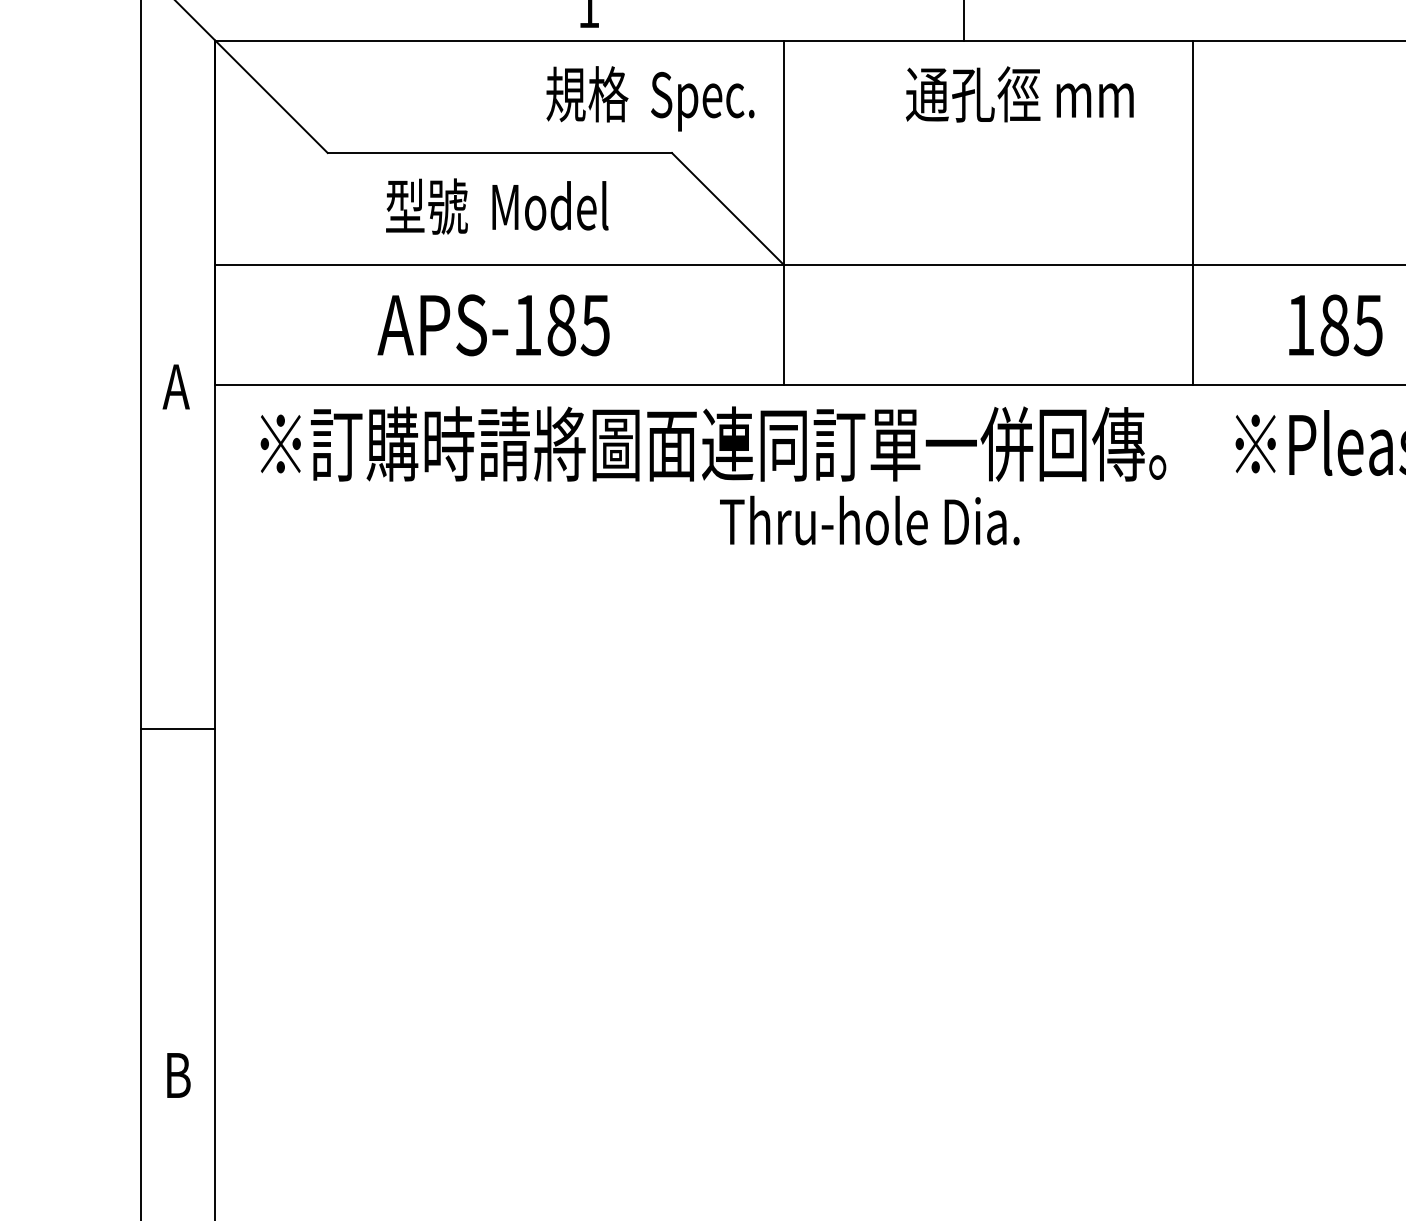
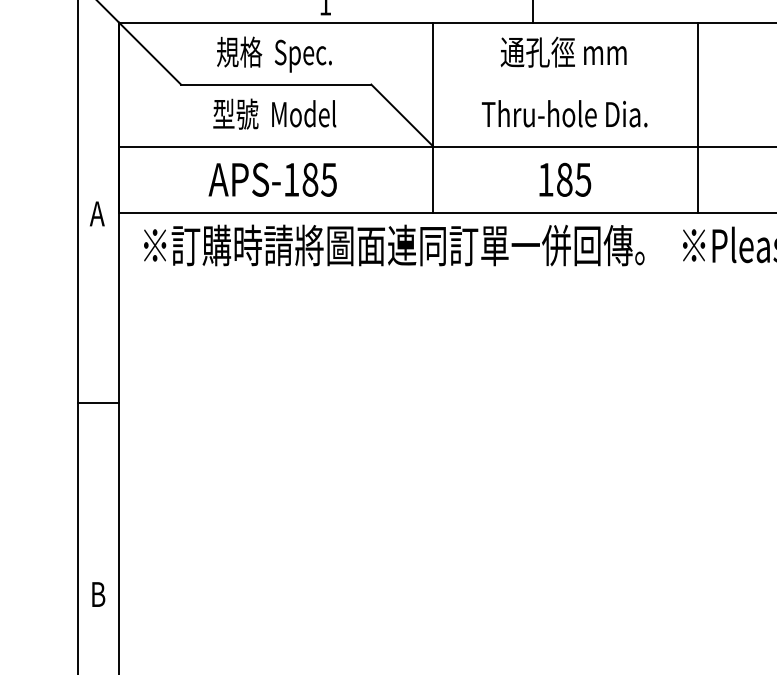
text: (650, 98) -> (274, 54), moved
line: (1193, 212) -> (698, 117), moved
text: (1336, 324) -> (565, 179), moved
text: (869, 520) -> (564, 113), moved

